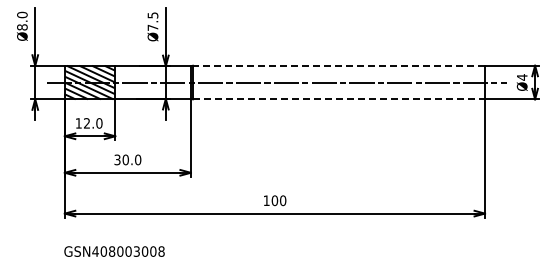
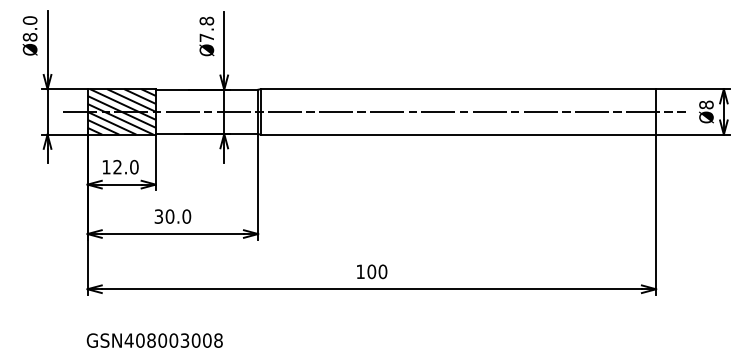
text: (152, 15) -> (206, 21), Ø7.5 -> Ø7.8
line: (338, 65) -> (457, 88), dashed -> solid
text: (521, 77) -> (705, 105), Ø4 -> Ø8
line: (339, 99) -> (459, 134), dashed -> solid

